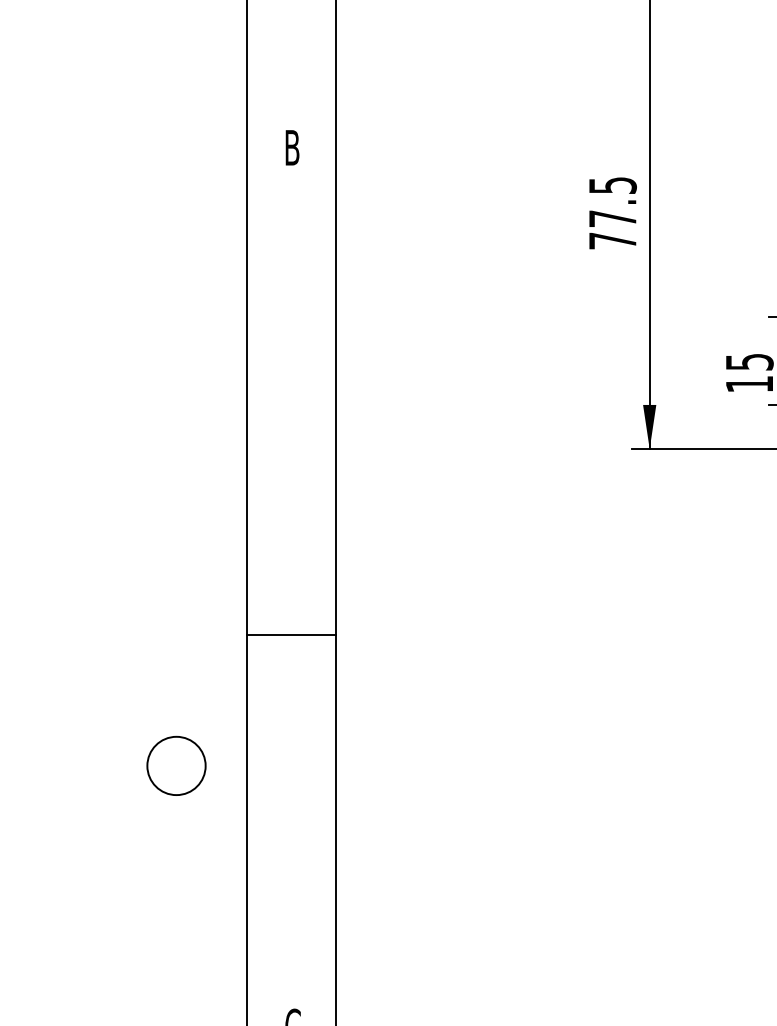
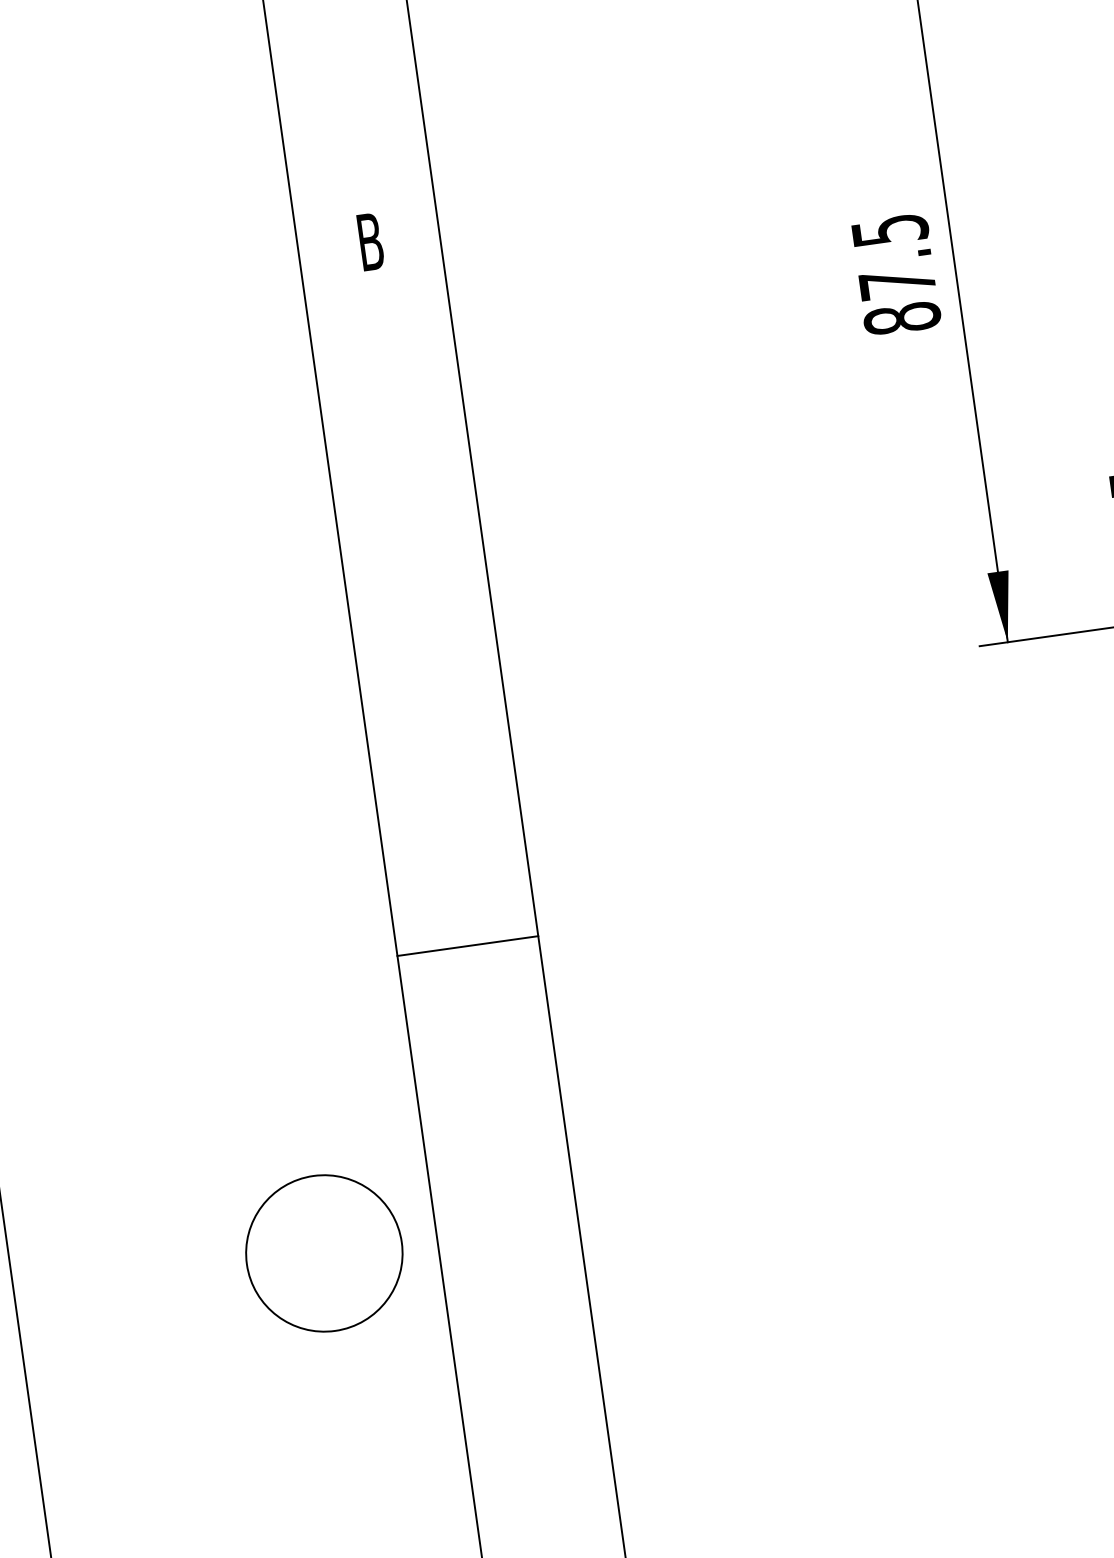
text: (612, 240) -> (901, 317), 77.5 -> 87.5
line: (291, 635) -> (468, 946), moved
circle: (176, 765) -> (324, 1252), size x1.67

